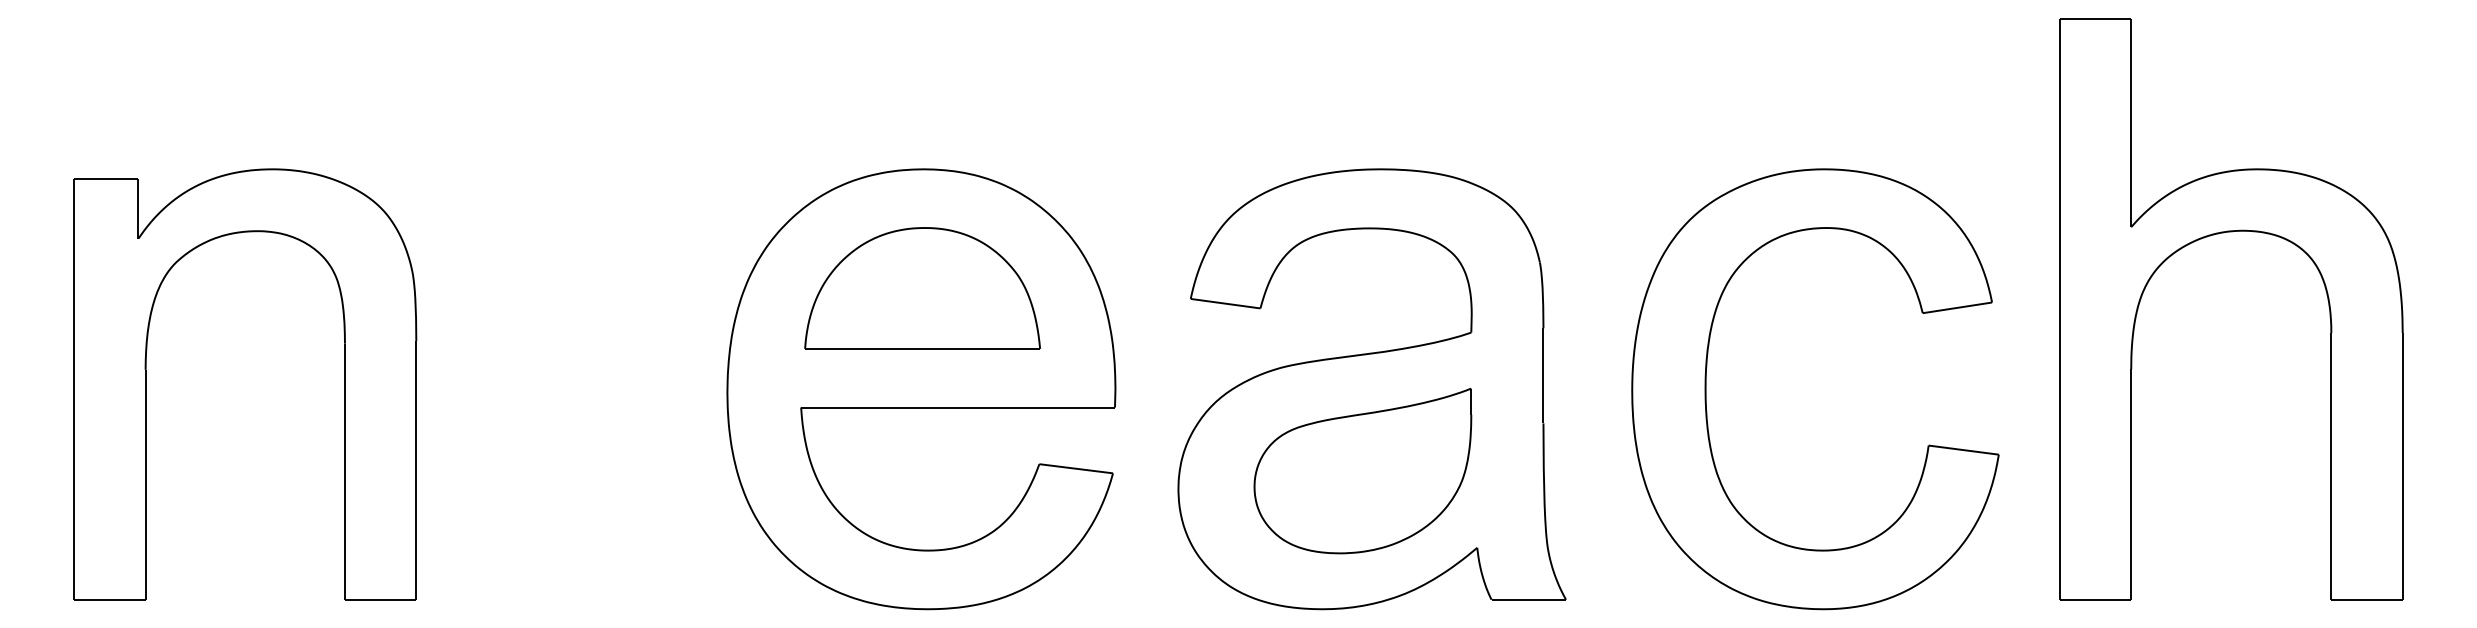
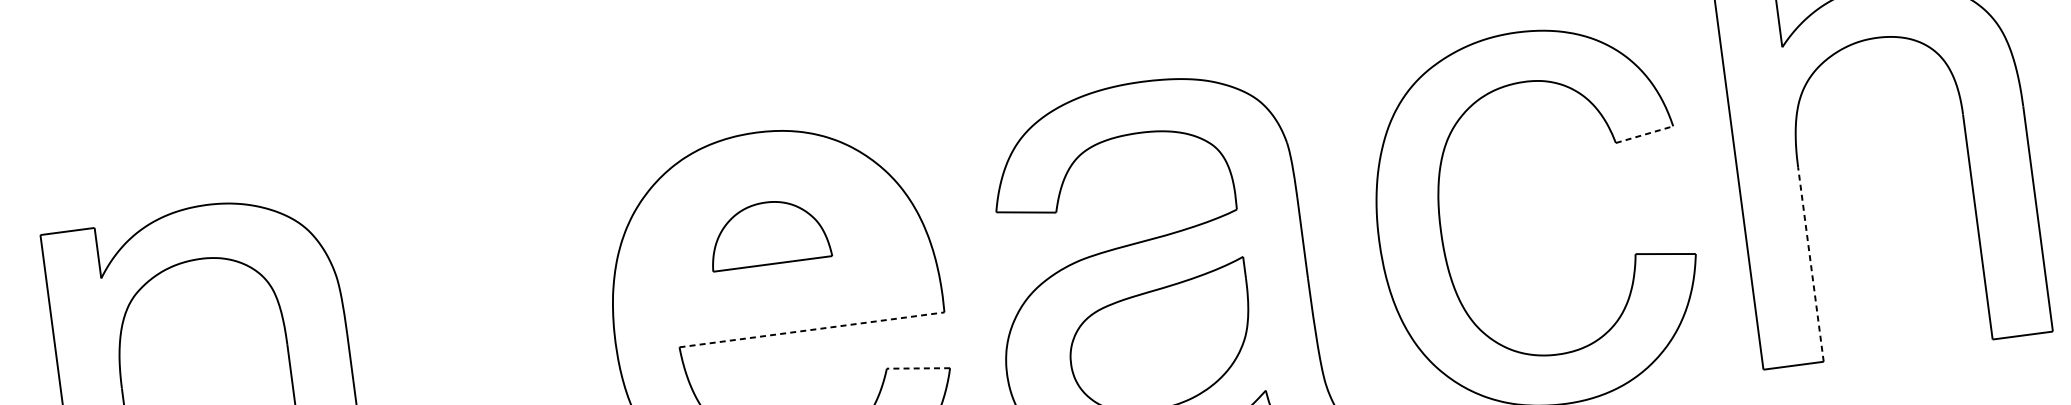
part: (922, 288) -> (768, 233), size x0.6
line: (1957, 307) -> (1644, 134), solid -> dashed
line: (958, 407) -> (812, 329), solid -> dashed
line: (1075, 468) -> (917, 368), solid -> dashed
line: (2131, 484) -> (1811, 264), solid -> dashed

